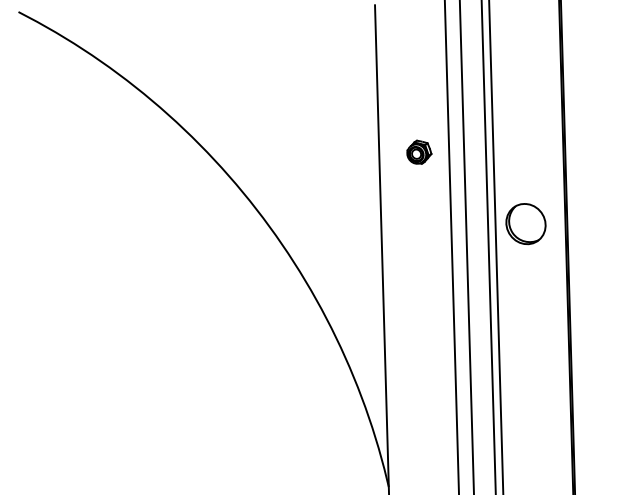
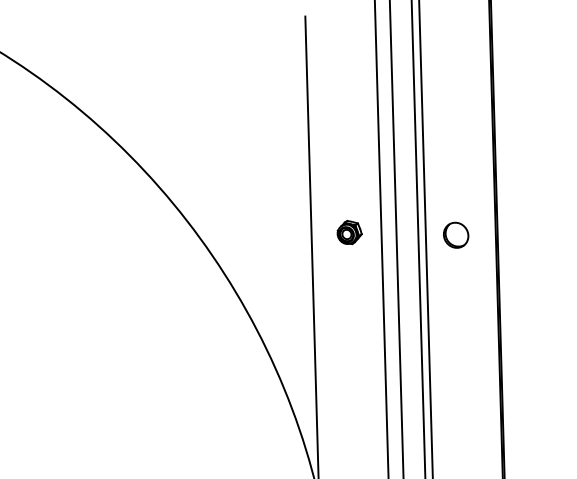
part: (419, 151) -> (349, 231), moved
part: (525, 223) -> (455, 234), size x0.62

